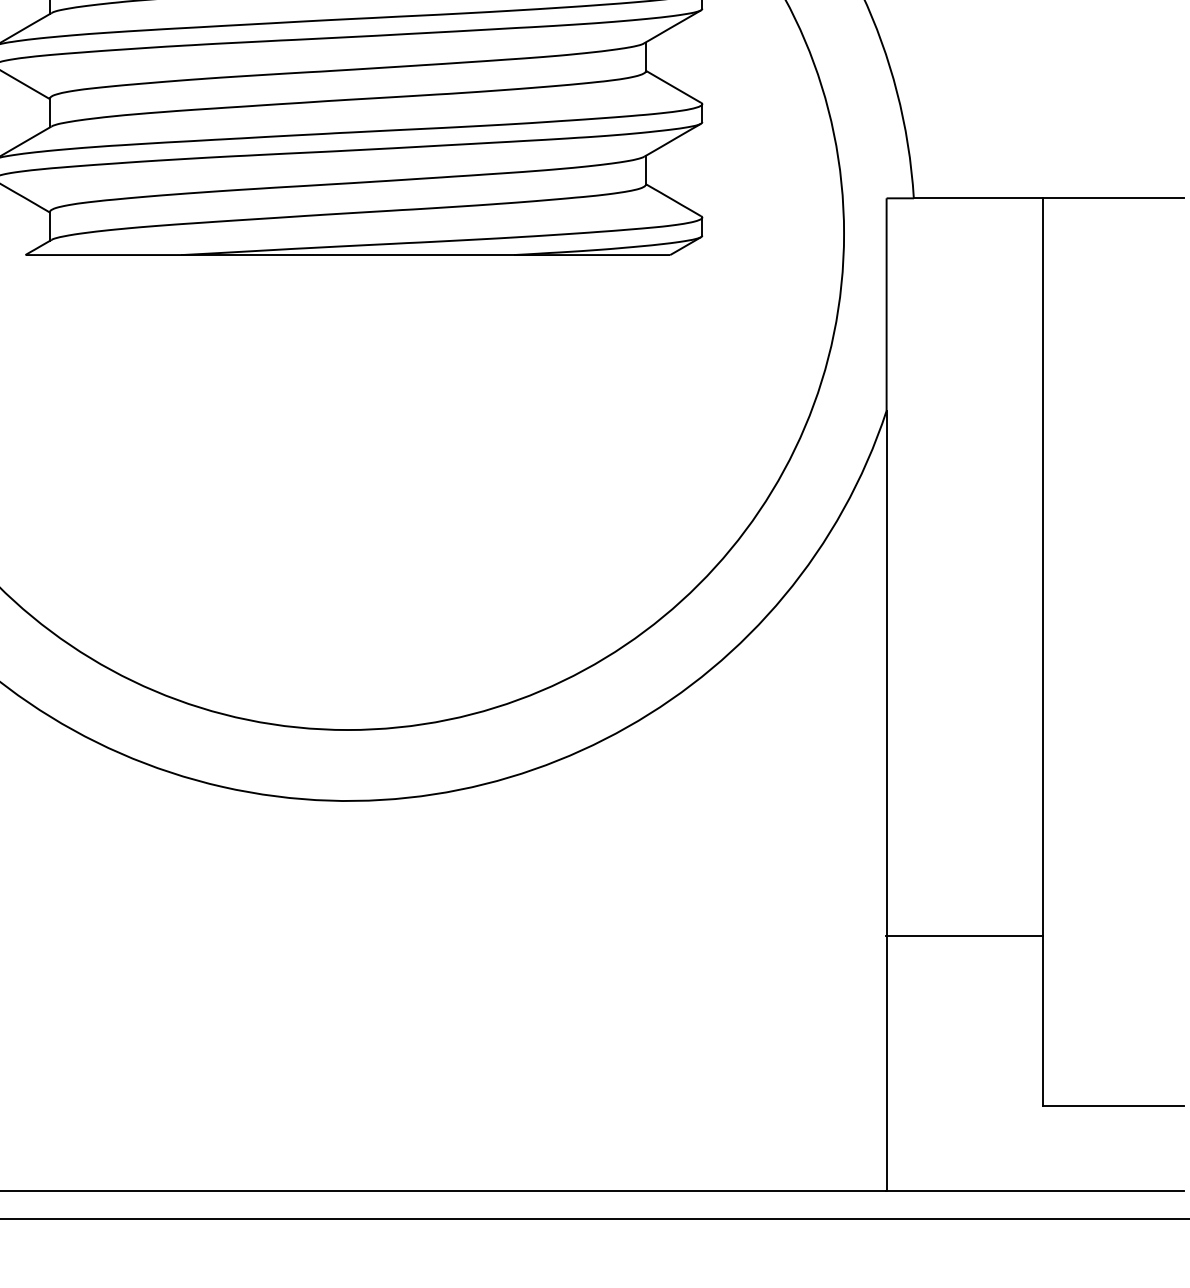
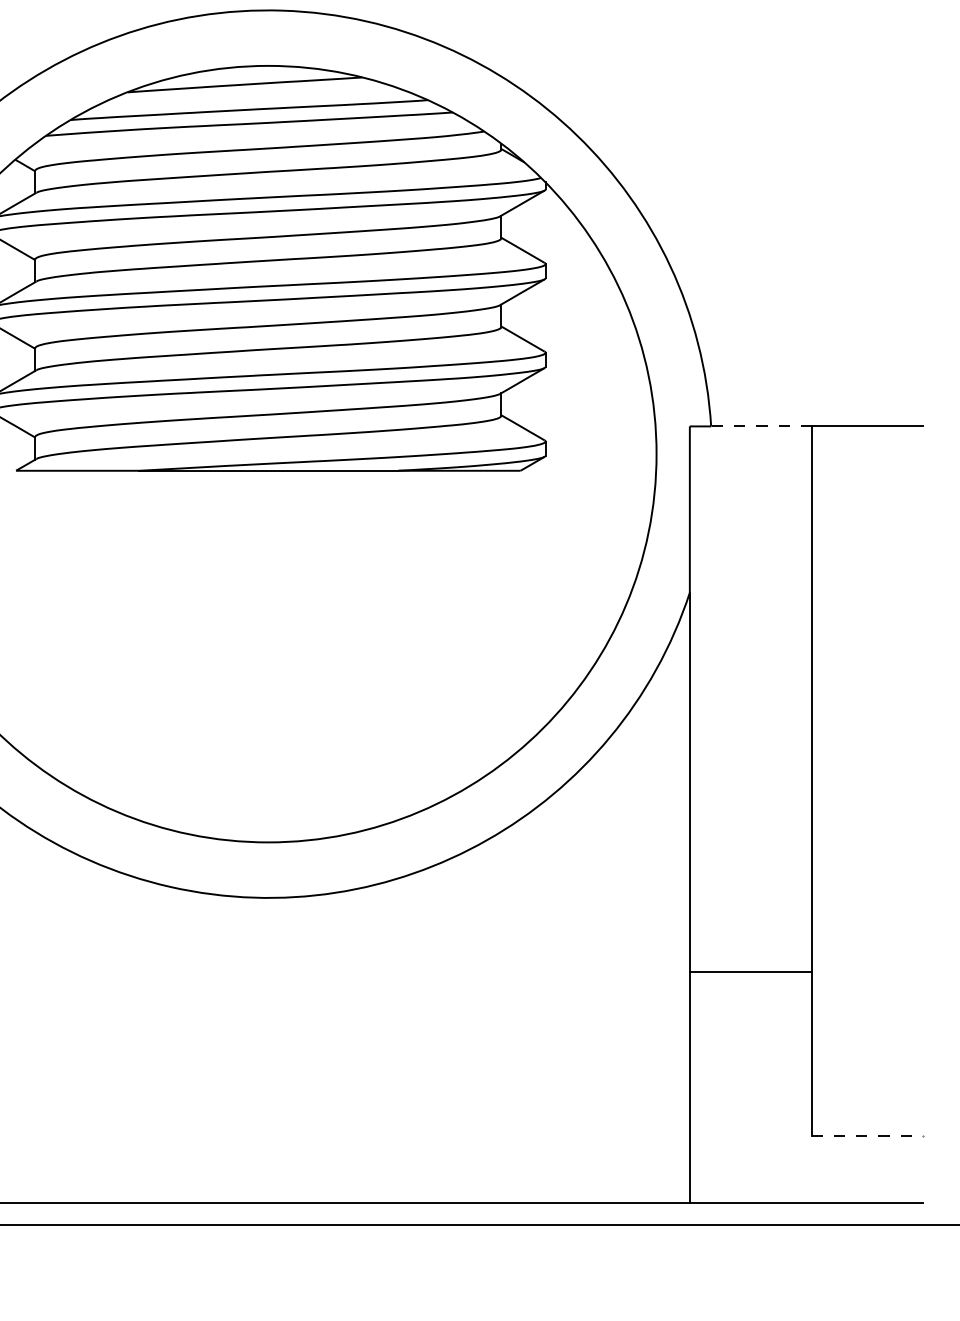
line: (978, 198) -> (761, 426), solid -> dashed
line: (964, 935) -> (750, 971), moved
line: (1113, 1105) -> (867, 1136), solid -> dashed

